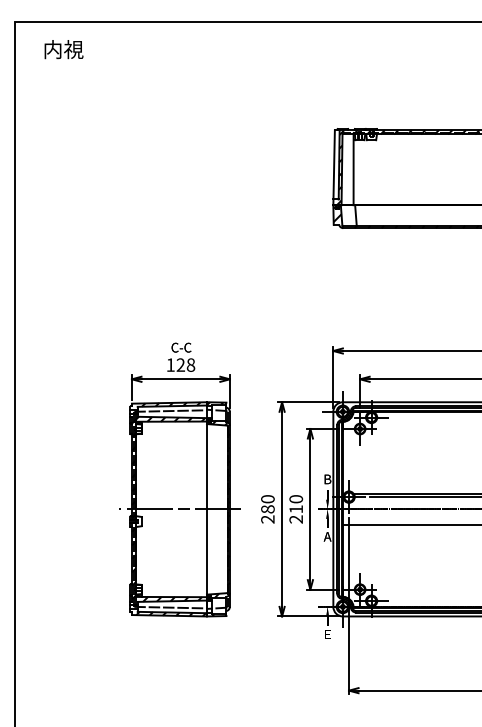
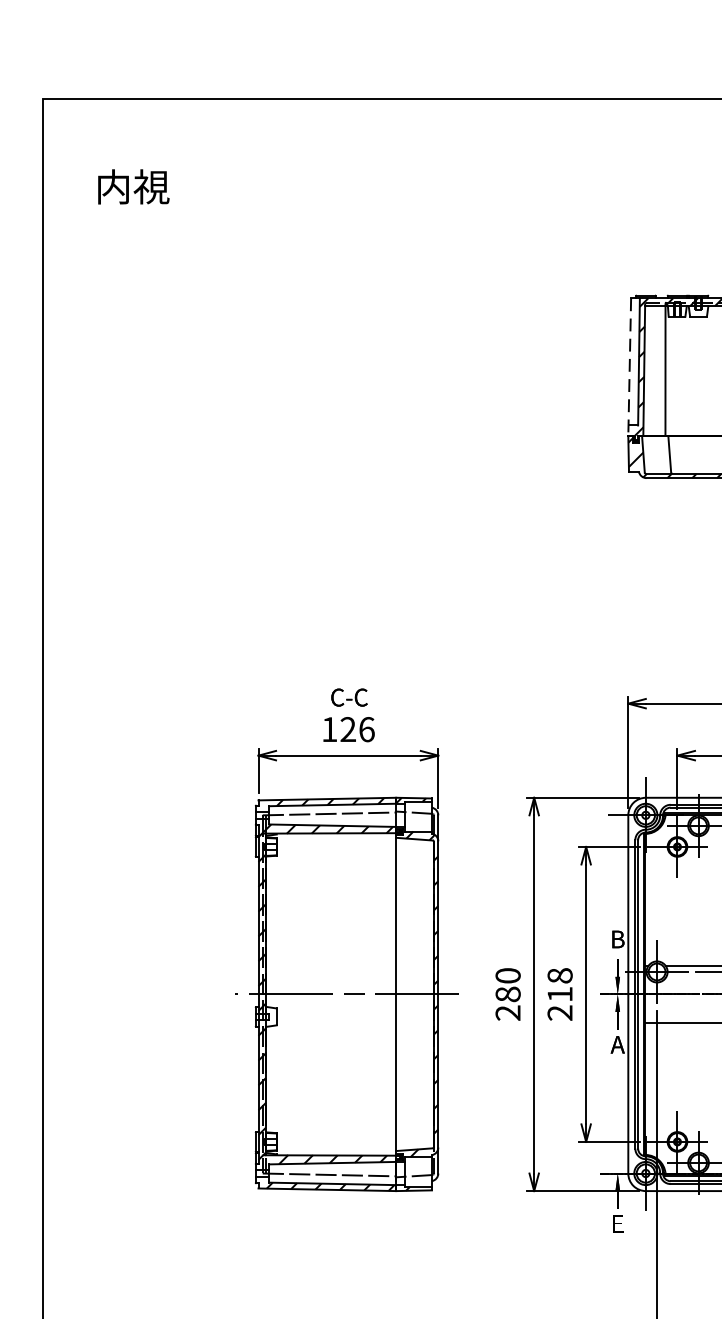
text: (63, 49) -> (132, 186), moved
line: (334, 168) -> (630, 368), solid -> dashed
text: (190, 364) -> (365, 728), 128 -> 126
text: (295, 499) -> (558, 976), 210 -> 218

